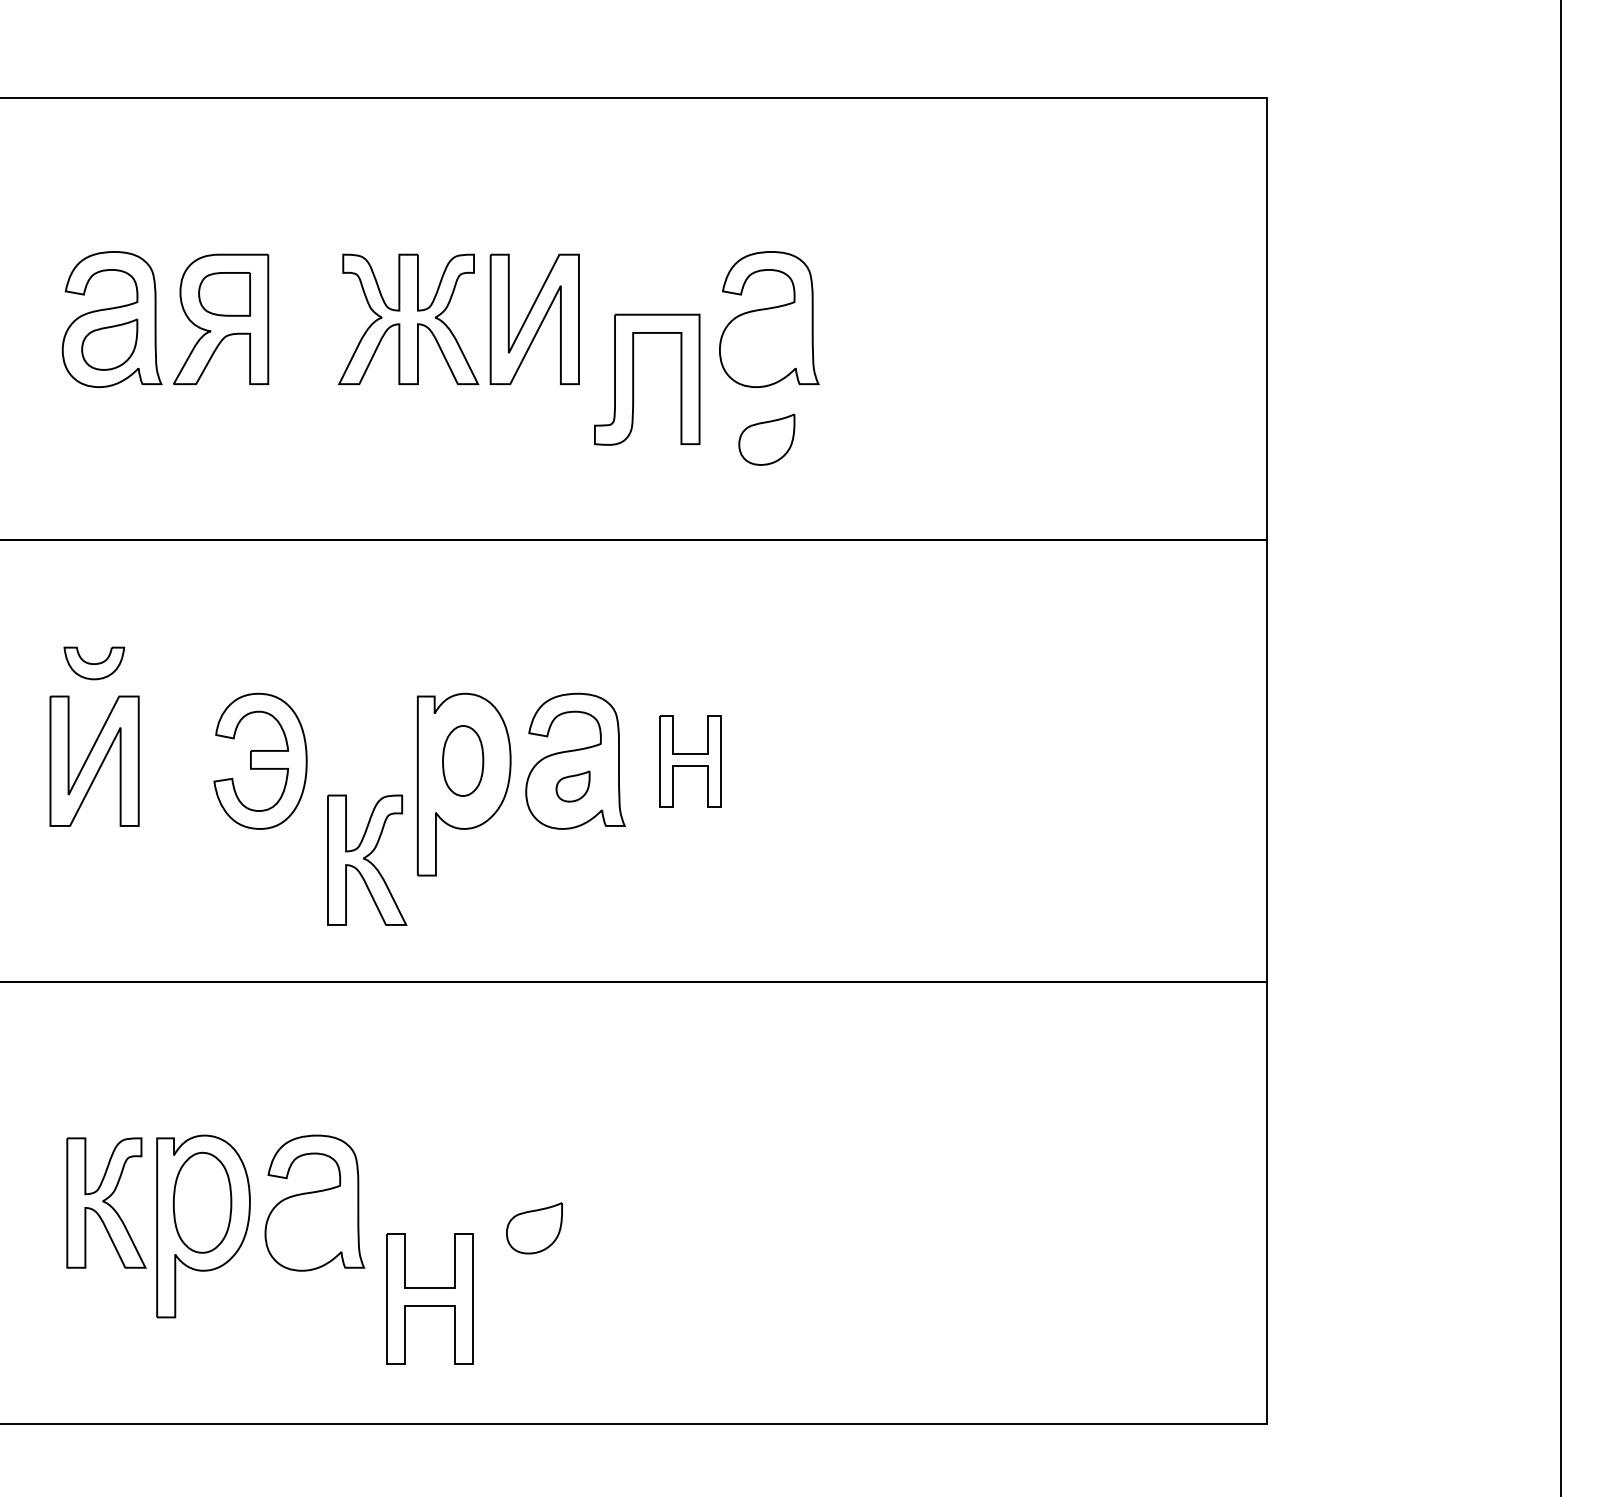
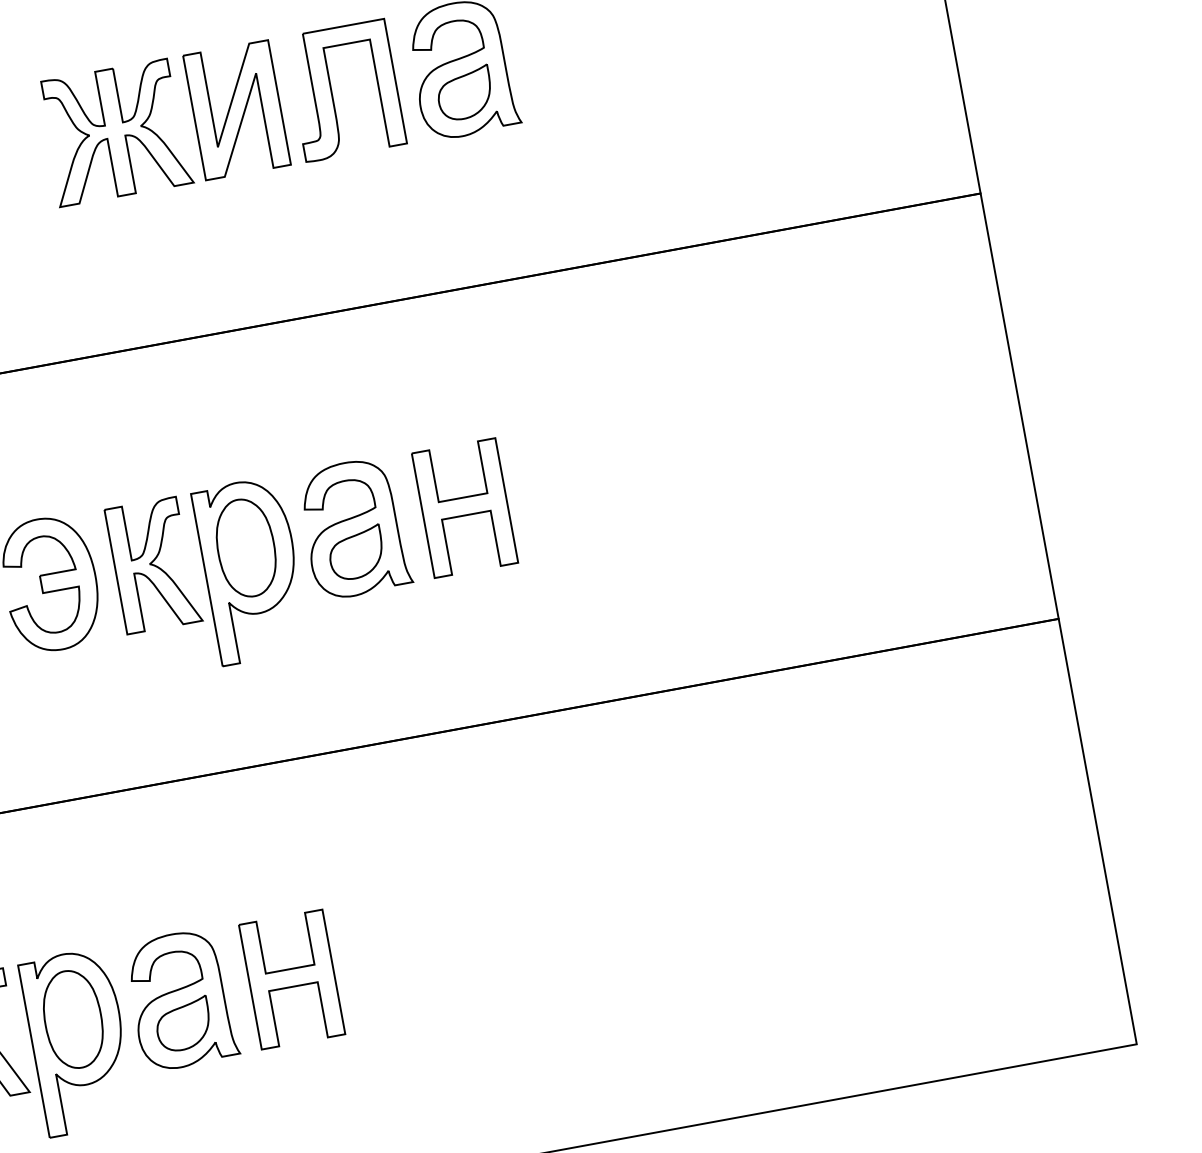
part: (634, 379) -> (332, 92), moved
part: (766, 439) -> (464, 93), moved
part: (462, 760) -> (245, 547), size x1.43
part: (690, 761) -> (465, 508), size x1.43
part: (572, 786) -> (355, 553), size x1.67
part: (367, 859) -> (153, 564), moved
part: (534, 1228) -> (183, 1024), moved
part: (429, 1298) -> (291, 979), moved

